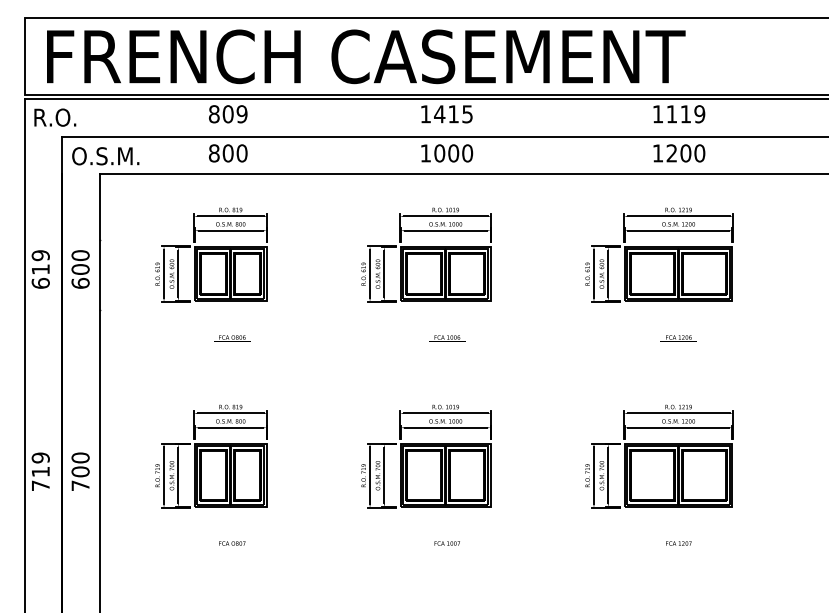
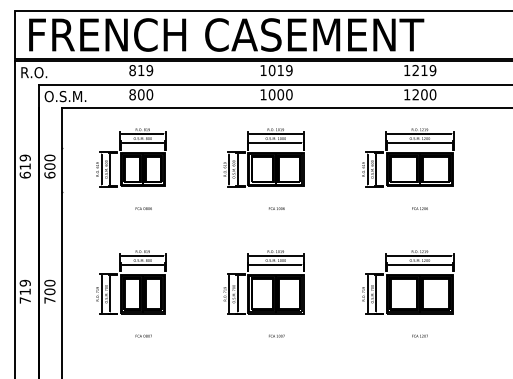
text: (671, 112) -> (415, 69), 1119 -> 1219
text: (227, 114) -> (140, 70), 809 -> 819
text: (453, 114) -> (280, 70), 1415 -> 1019

